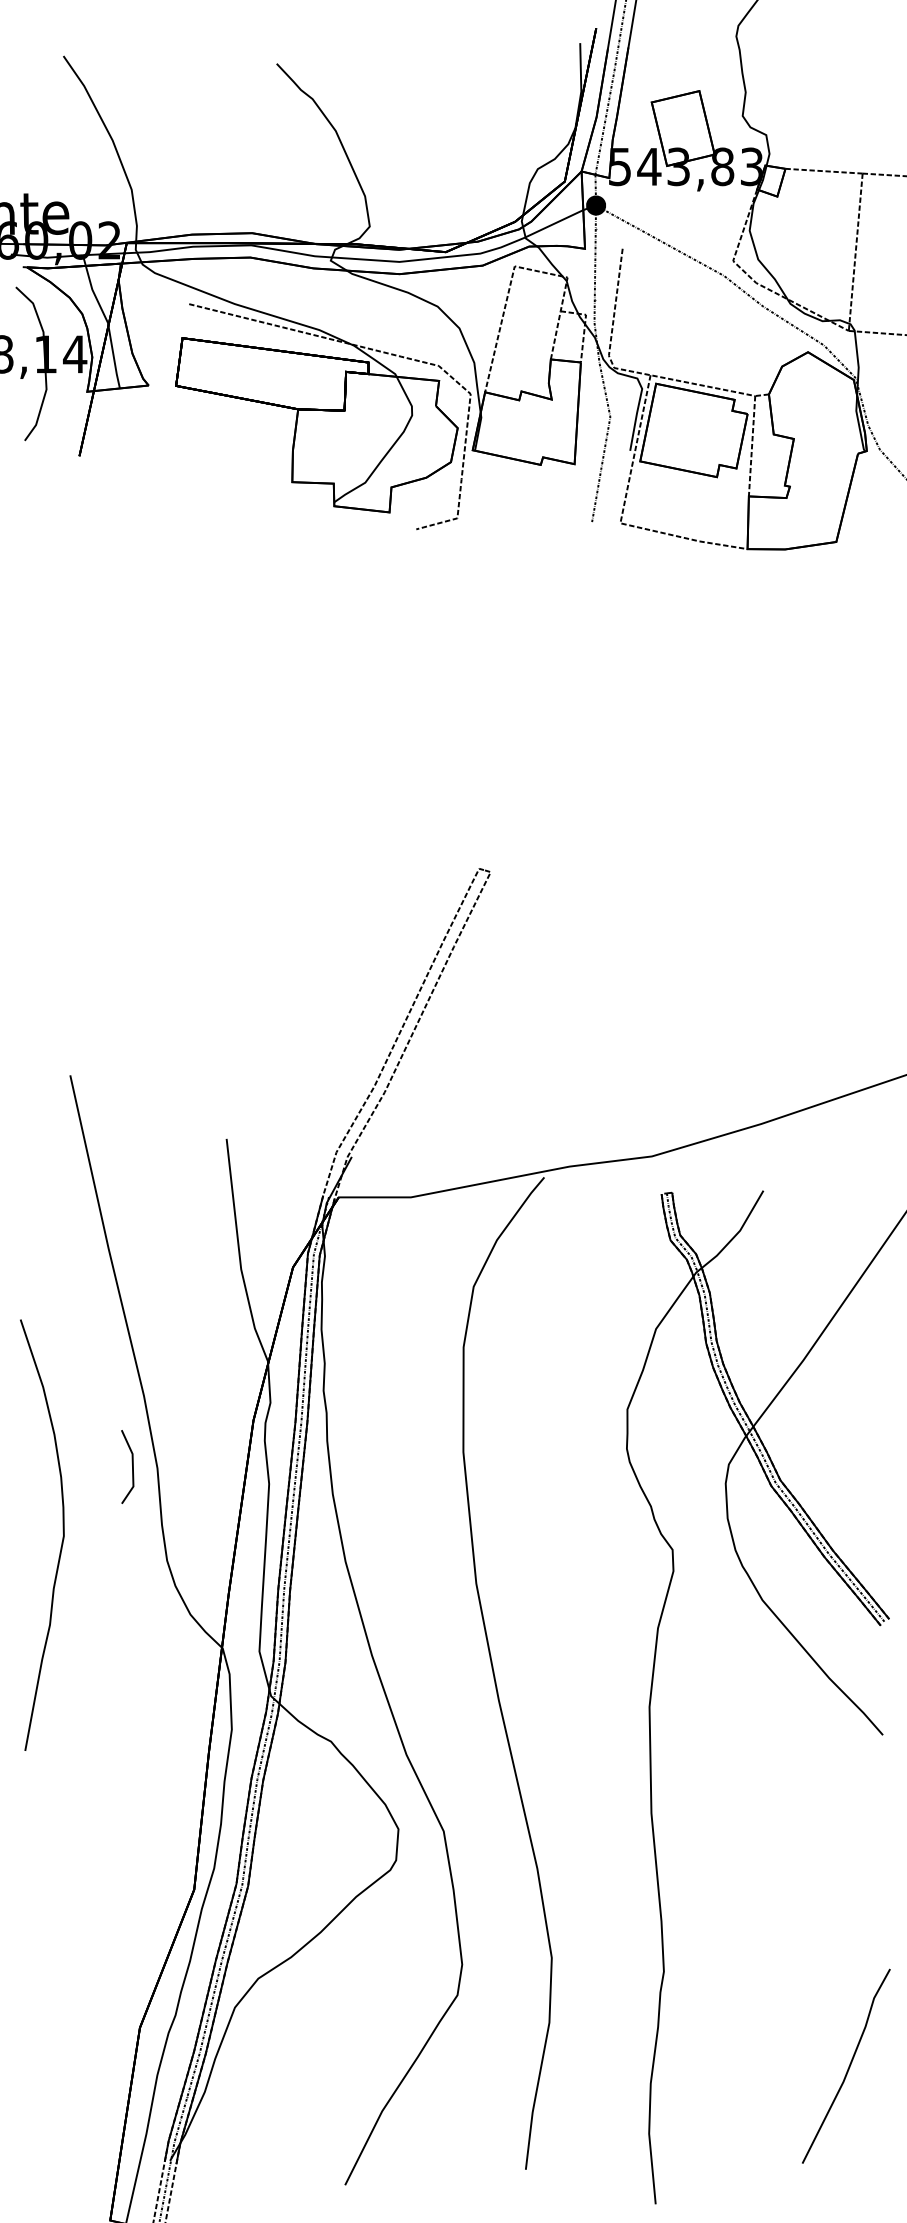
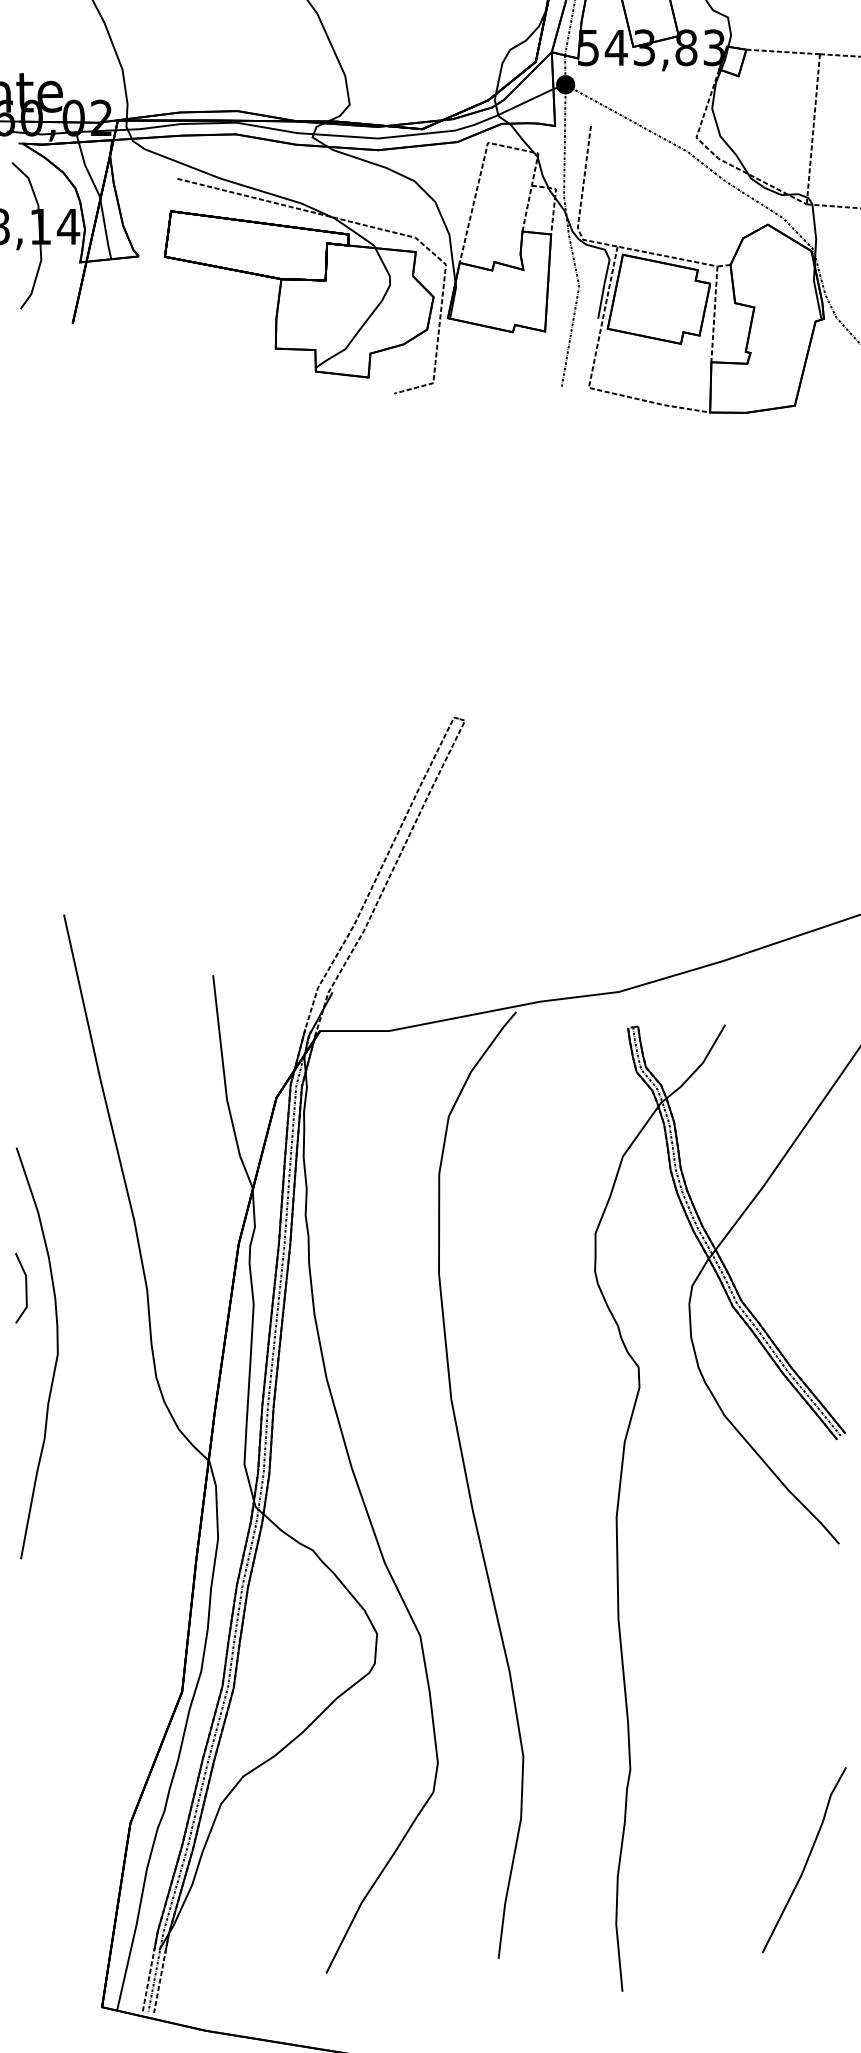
part: (127, 1466) -> (21, 1287), moved

